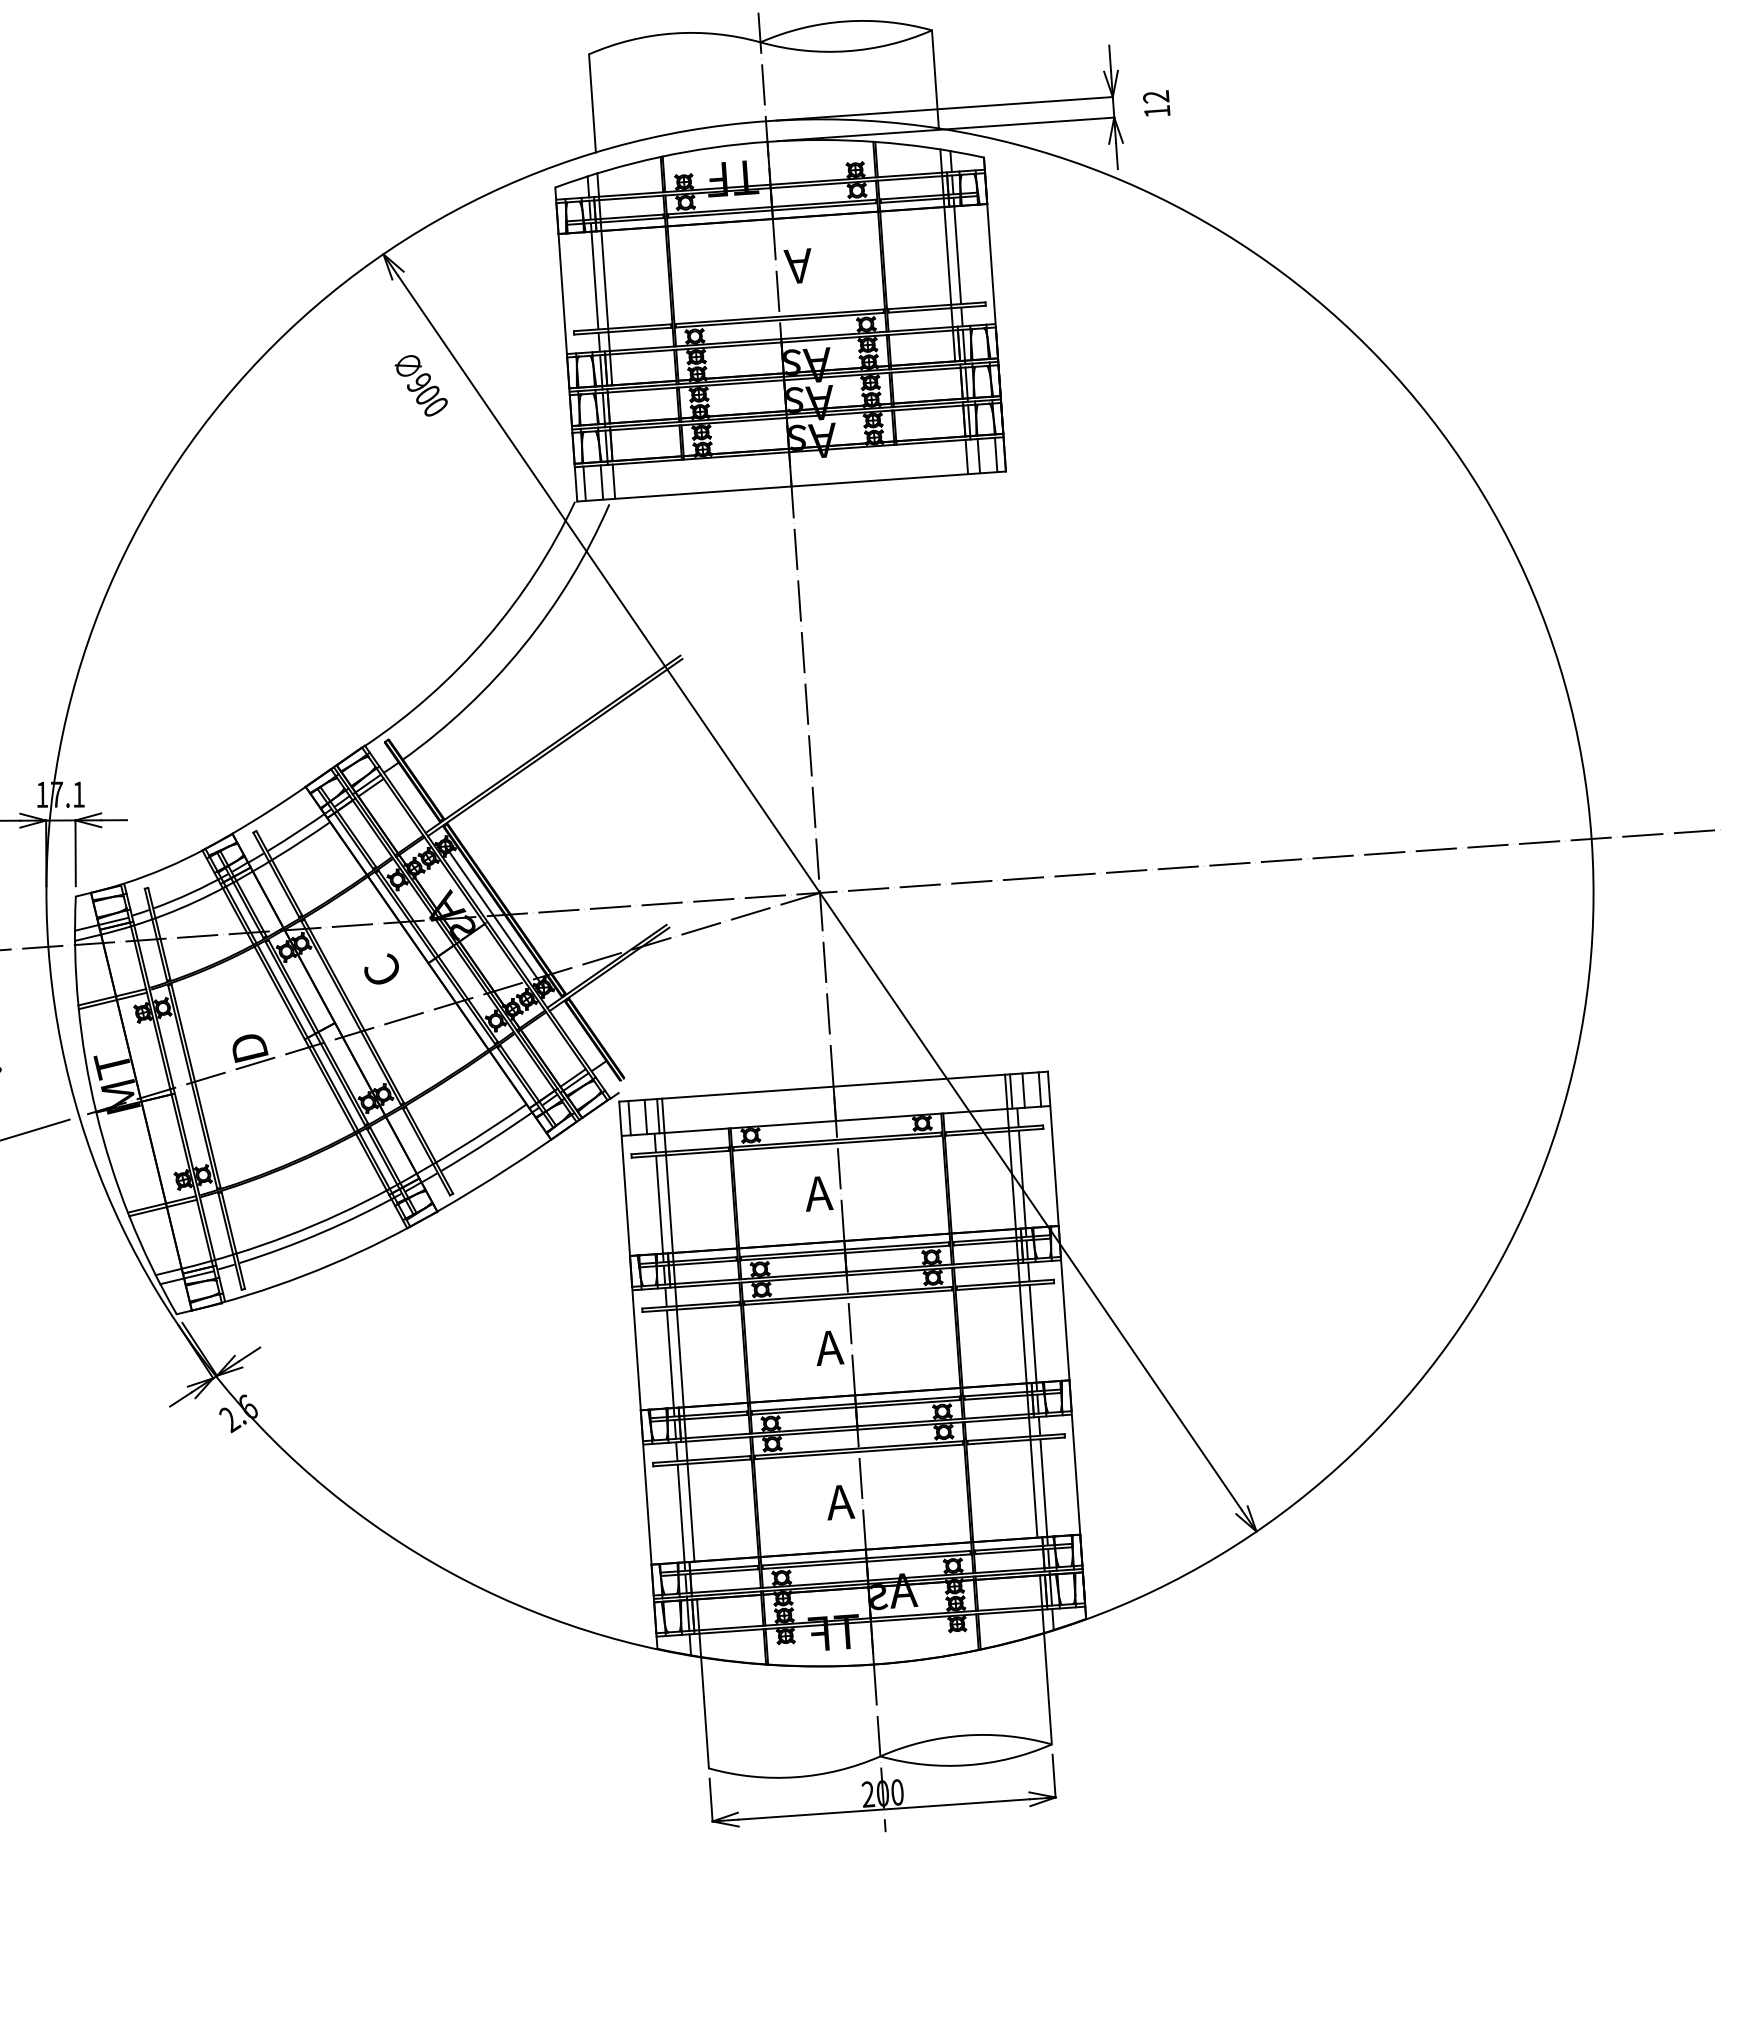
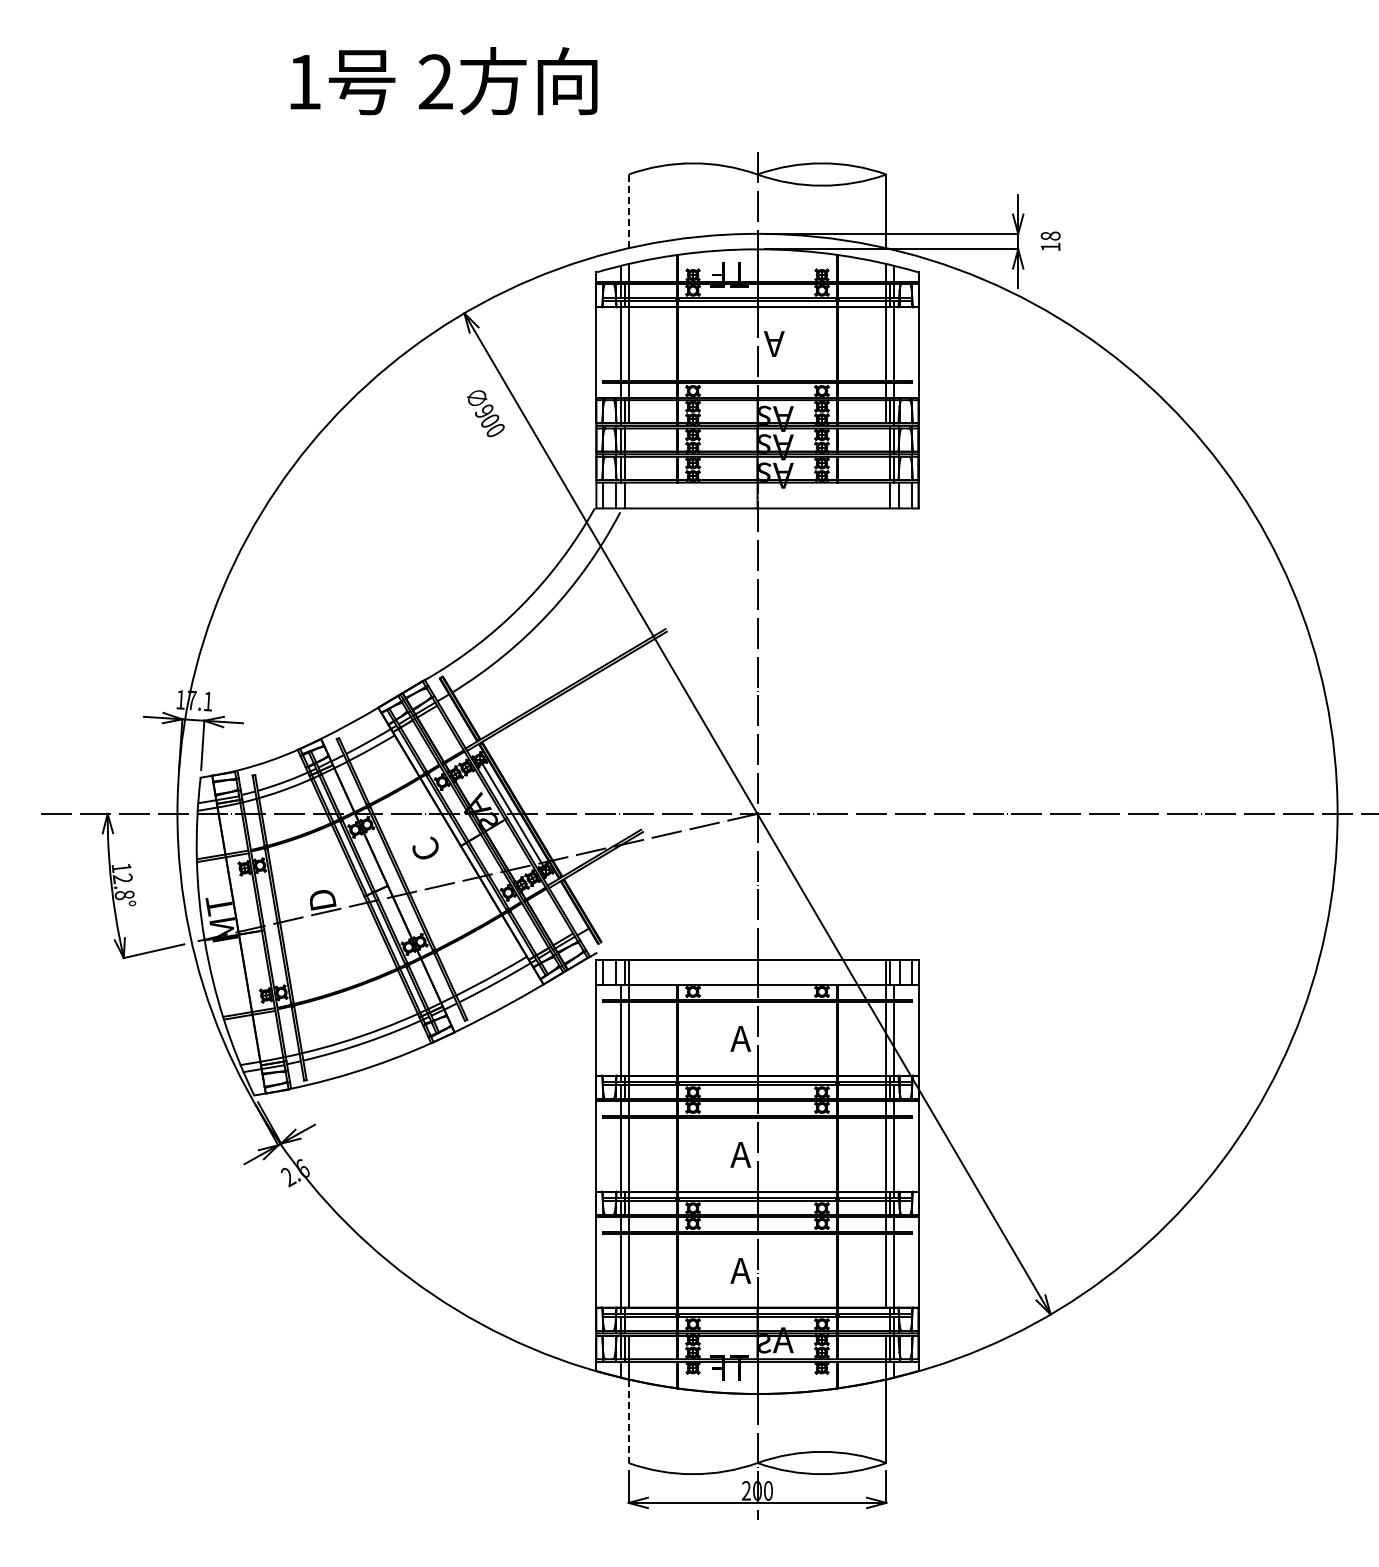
text: (1155, 96) -> (1050, 235), 12 -> 18
line: (592, 103) -> (628, 211), solid -> dashed
line: (704, 1713) -> (628, 1421), solid -> dashed

